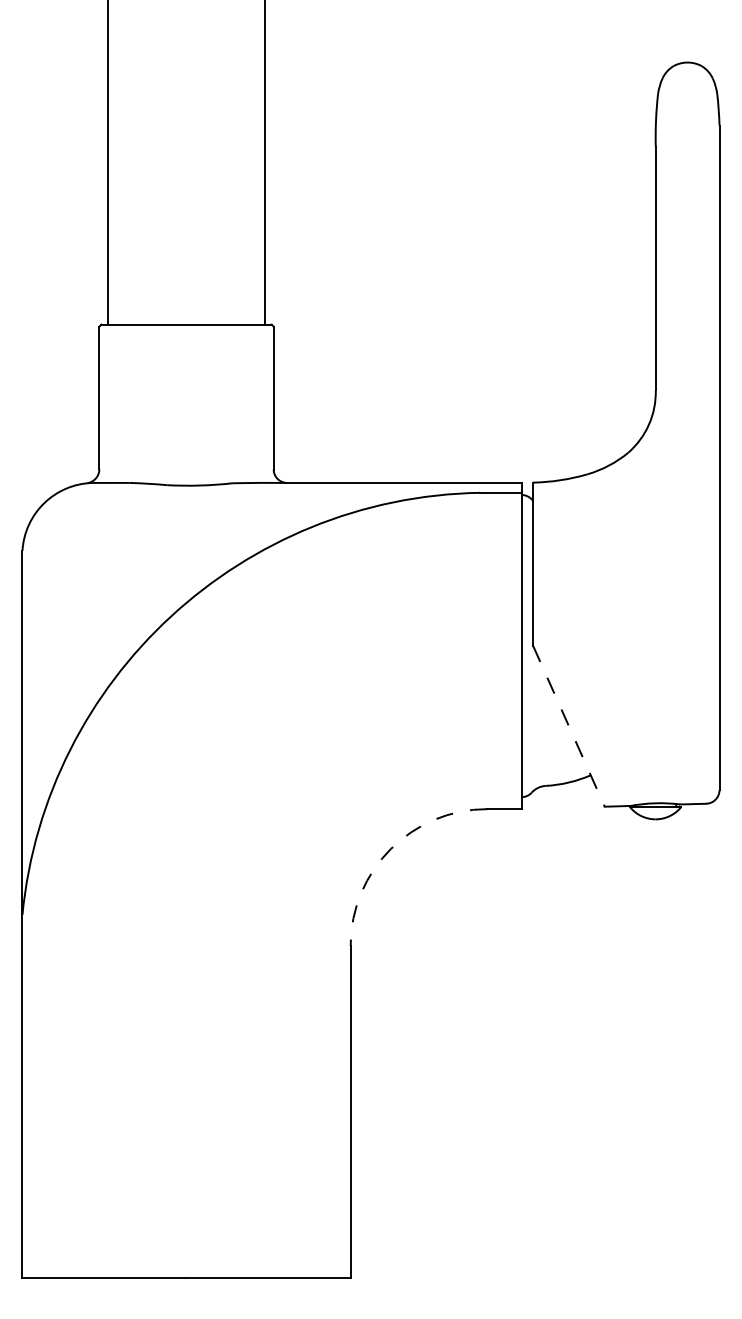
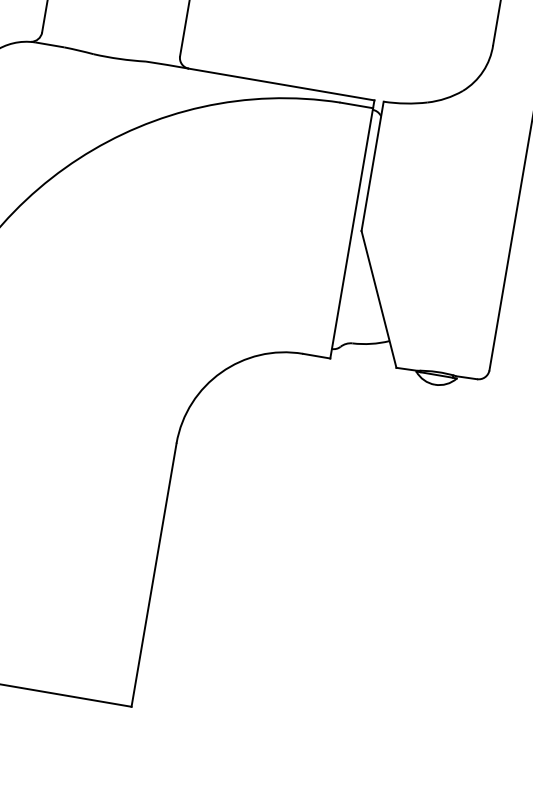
line: (569, 726) -> (379, 299), dashed -> solid
arc: (390, 849) -> (221, 372), dashed -> solid

